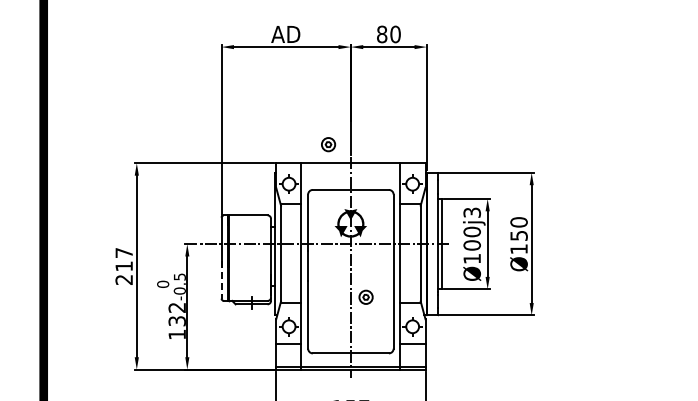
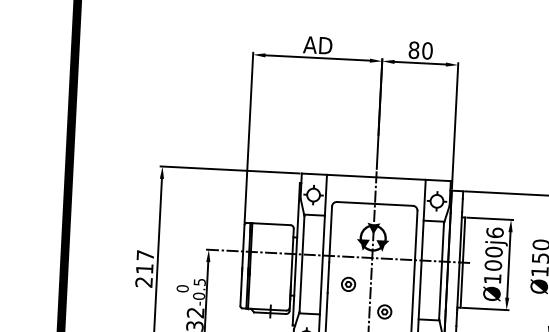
part: (328, 144) -> (348, 284), moved
text: (471, 212) -> (494, 232), Ø100j3 -> Ø100j6
line: (221, 279) -> (241, 286), dashed -> solid

